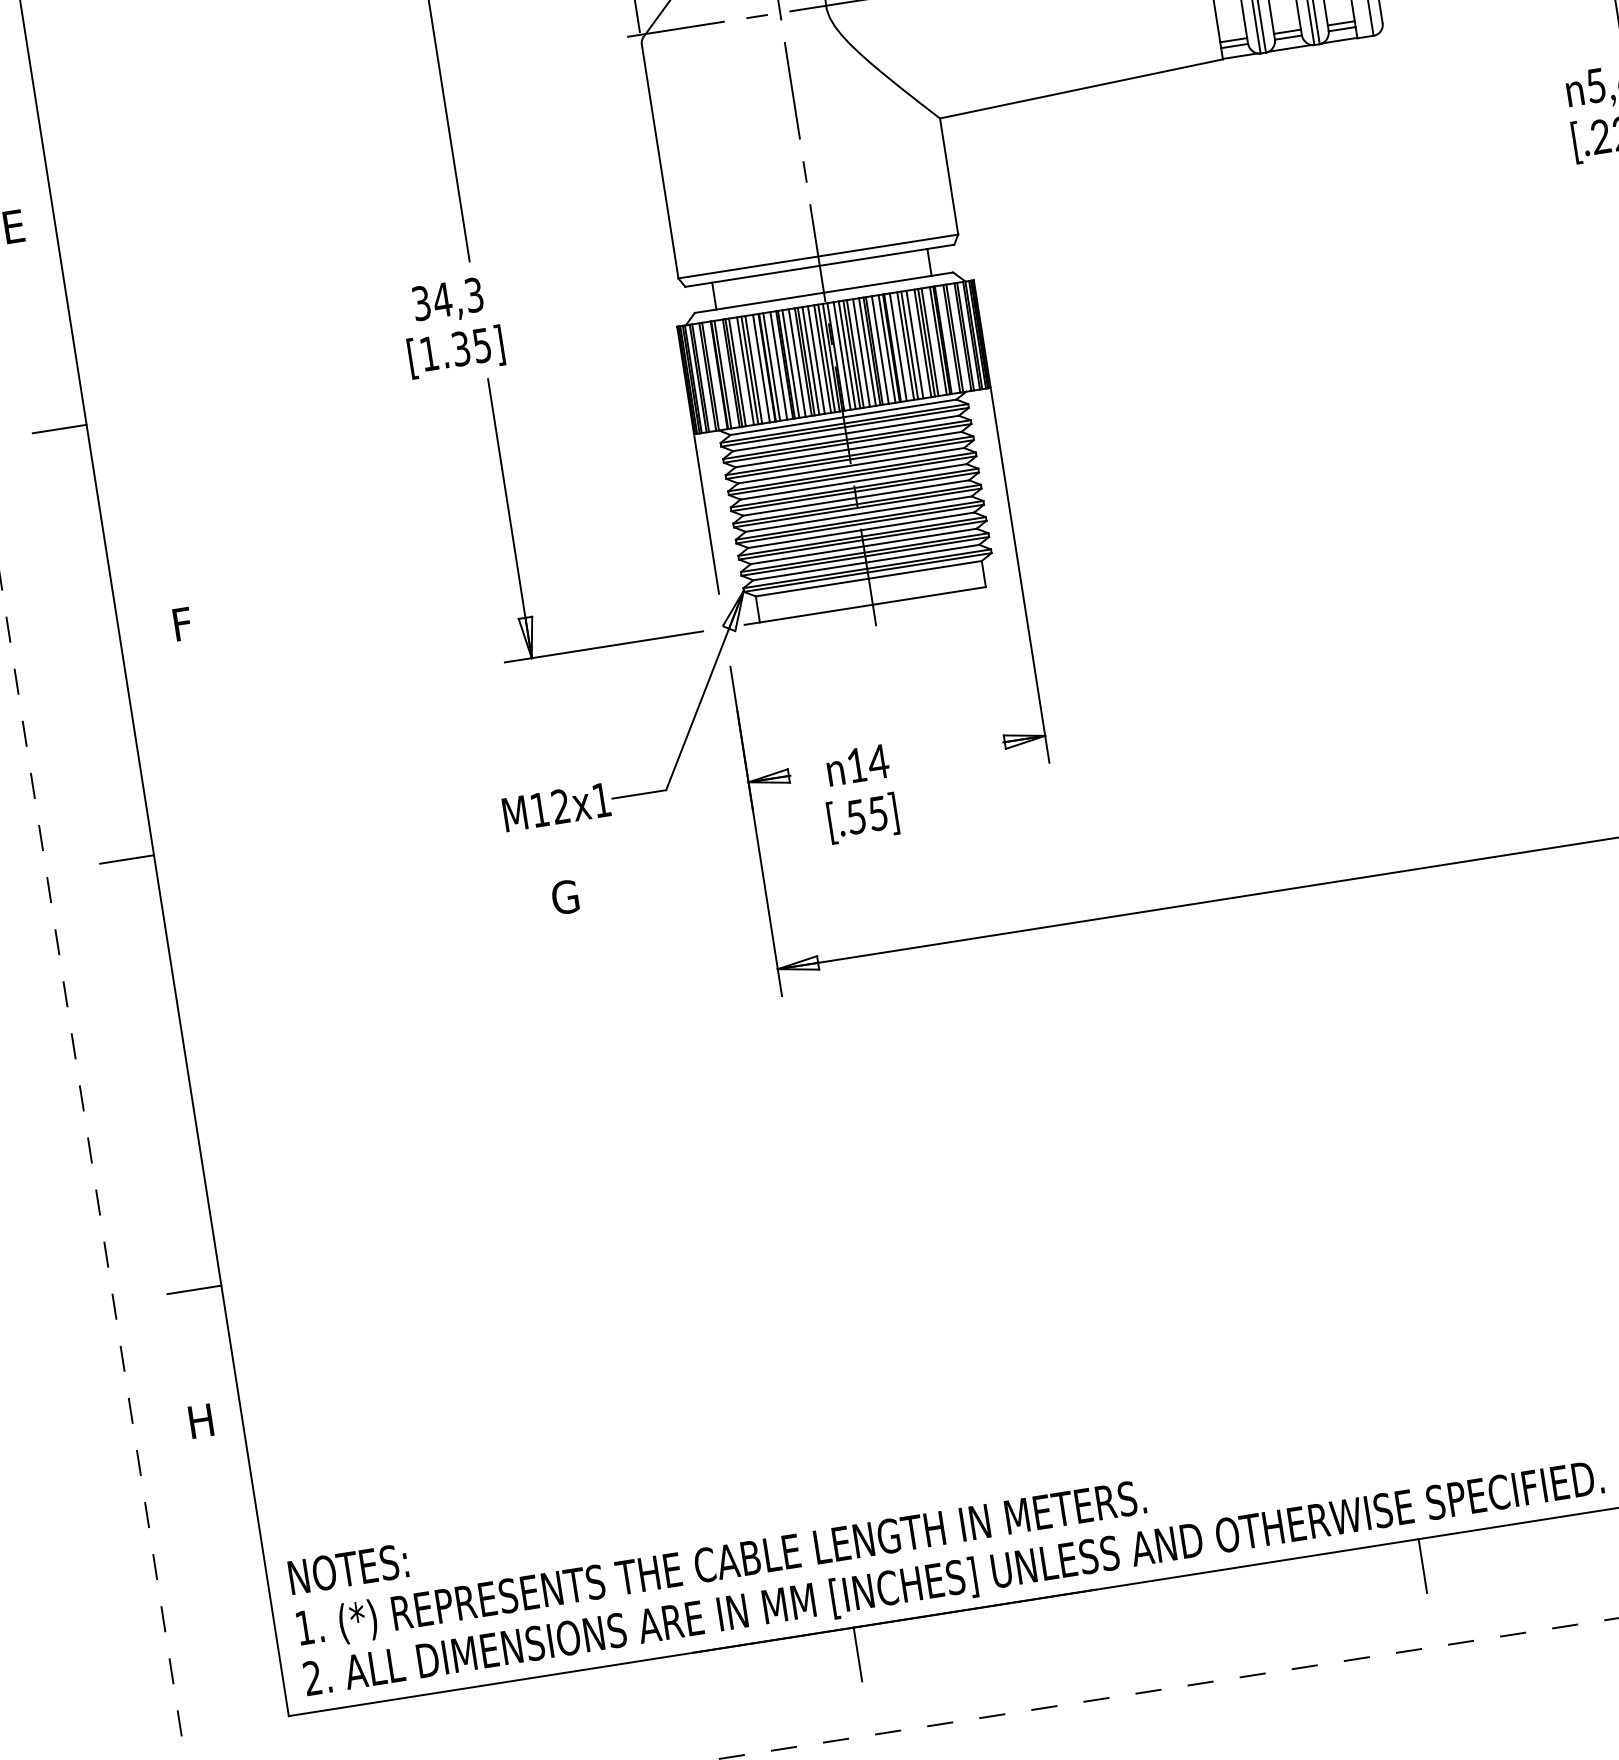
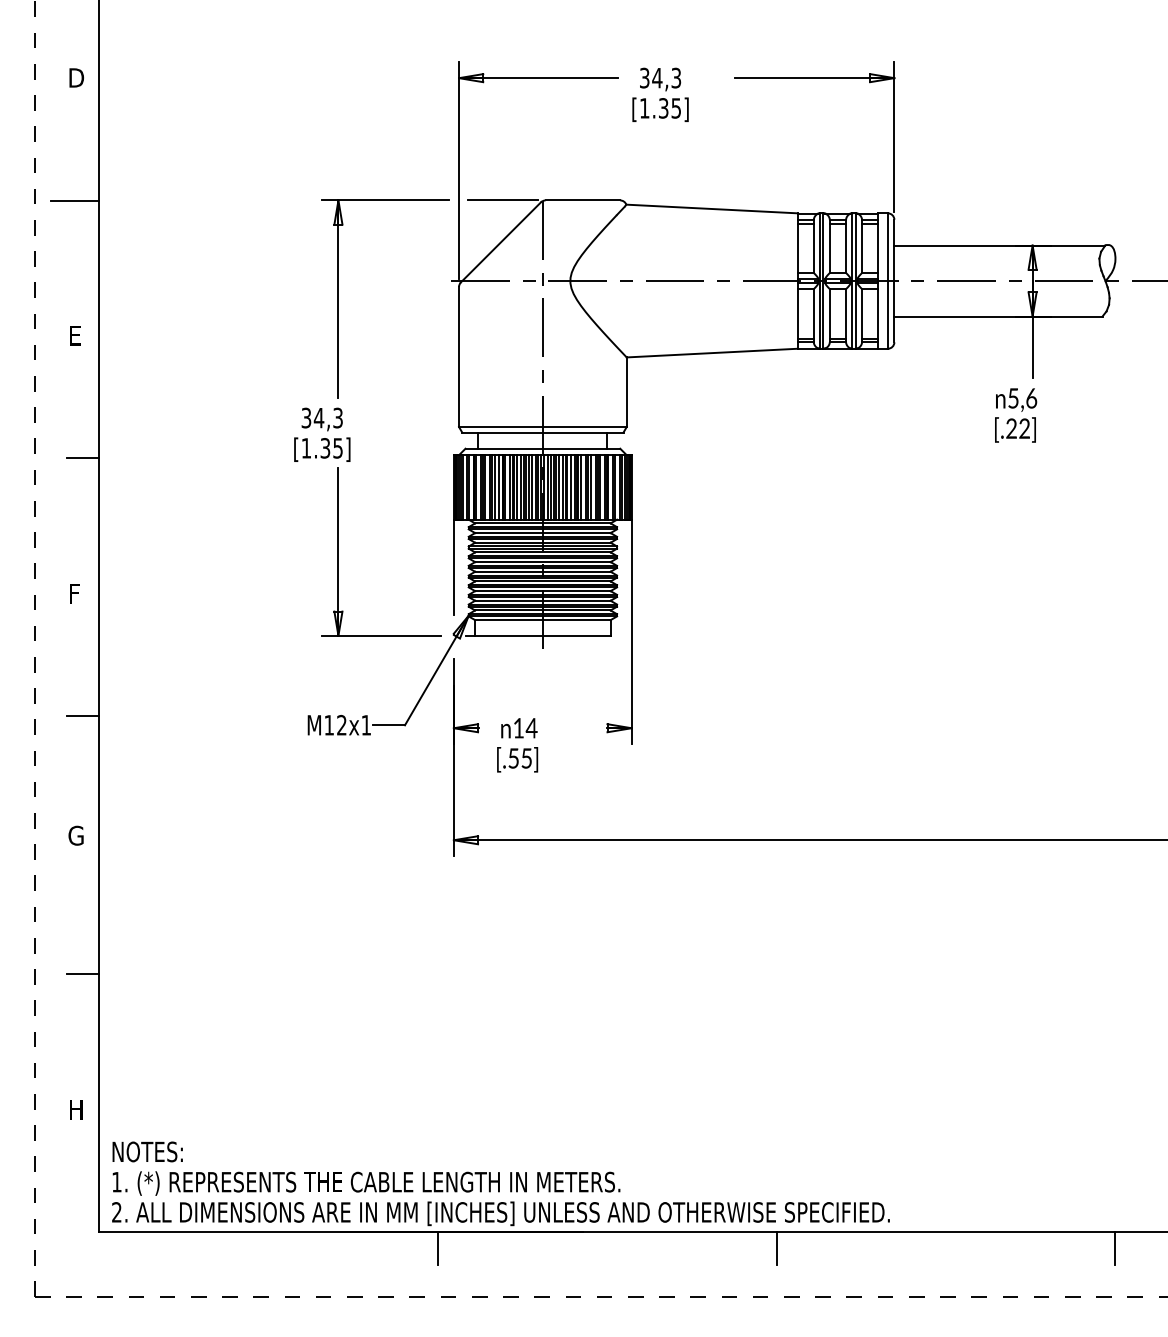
text: (182, 623) -> (74, 593), moved
text: (564, 897) -> (75, 835), moved
text: (201, 1420) -> (76, 1109), moved

